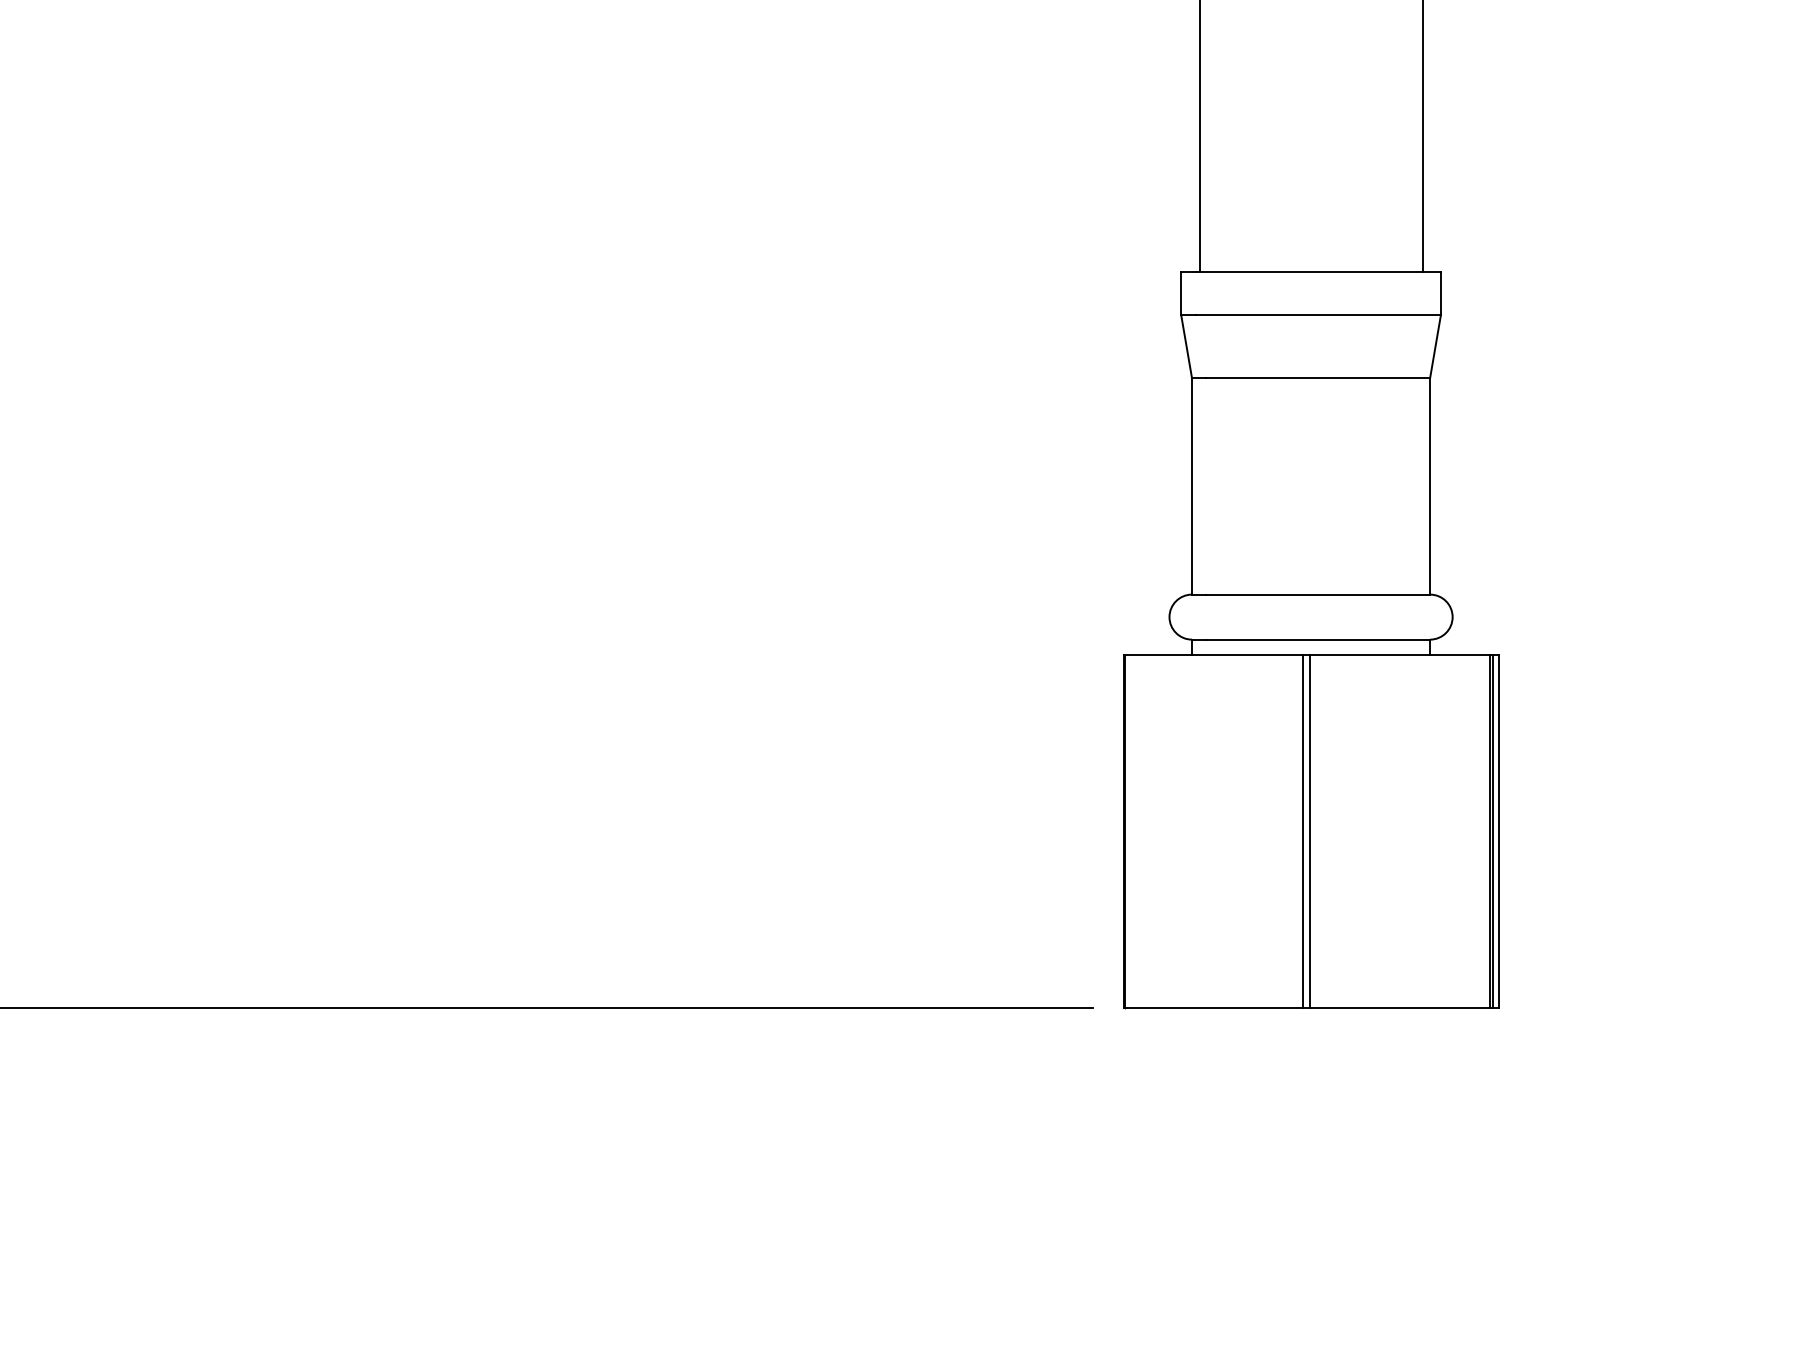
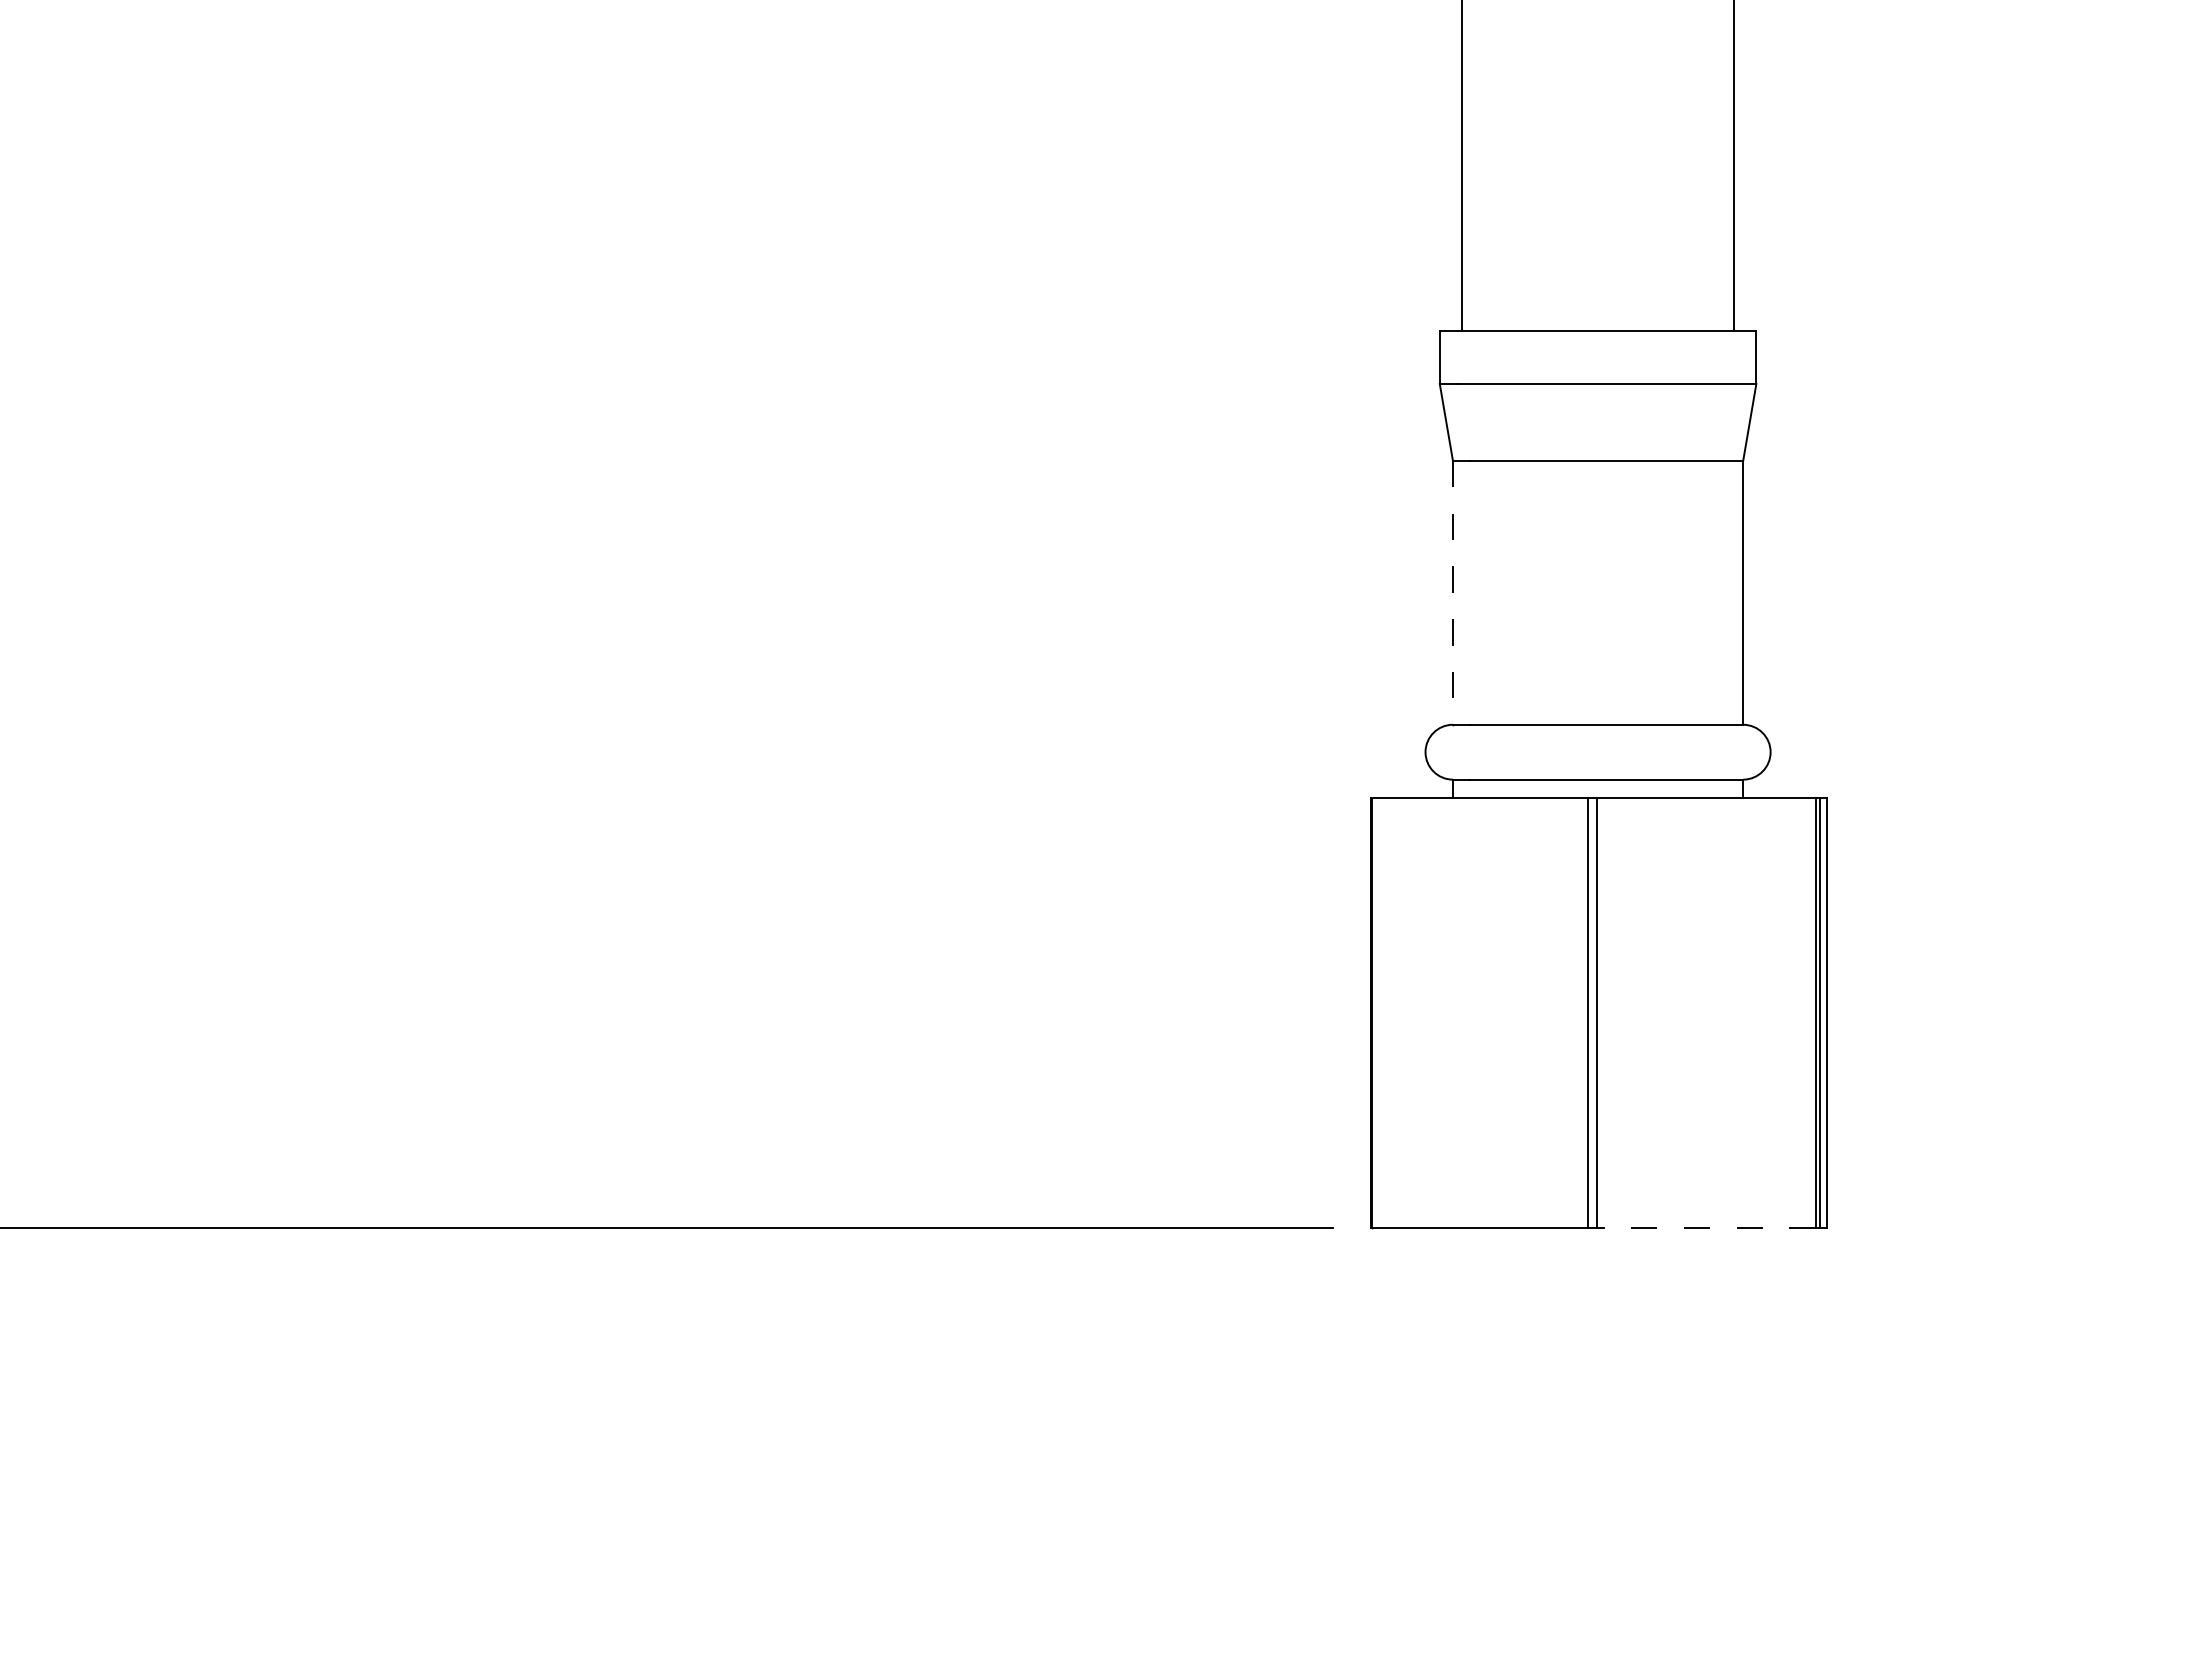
line: (1191, 486) -> (1452, 592), solid -> dashed
line: (1400, 1007) -> (1706, 1228), solid -> dashed

